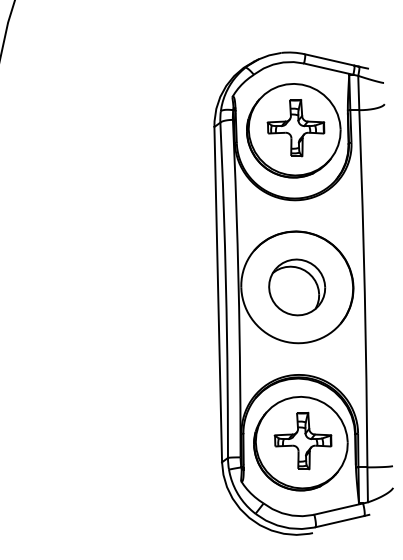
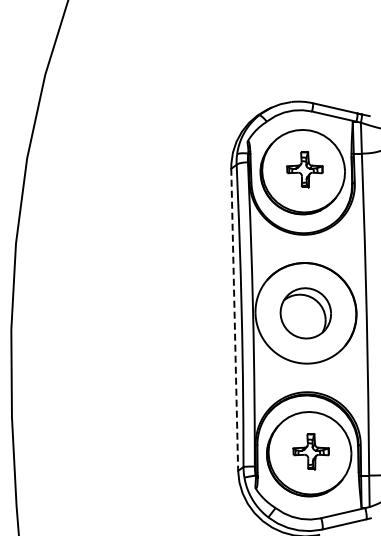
part: (295, 127) -> (304, 169), size x0.7
line: (217, 295) -> (234, 320), solid -> dashed
part: (302, 440) -> (310, 451), size x0.7

